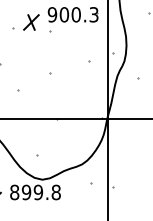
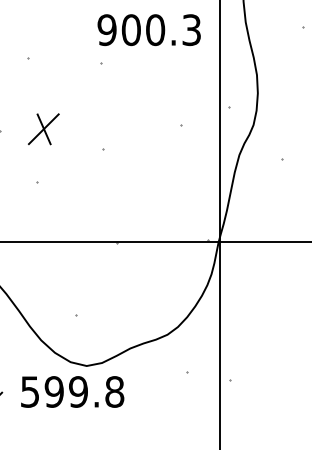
part: (31, 22) -> (43, 129), moved
text: (14, 192) -> (29, 391), 899.8 -> 599.8

